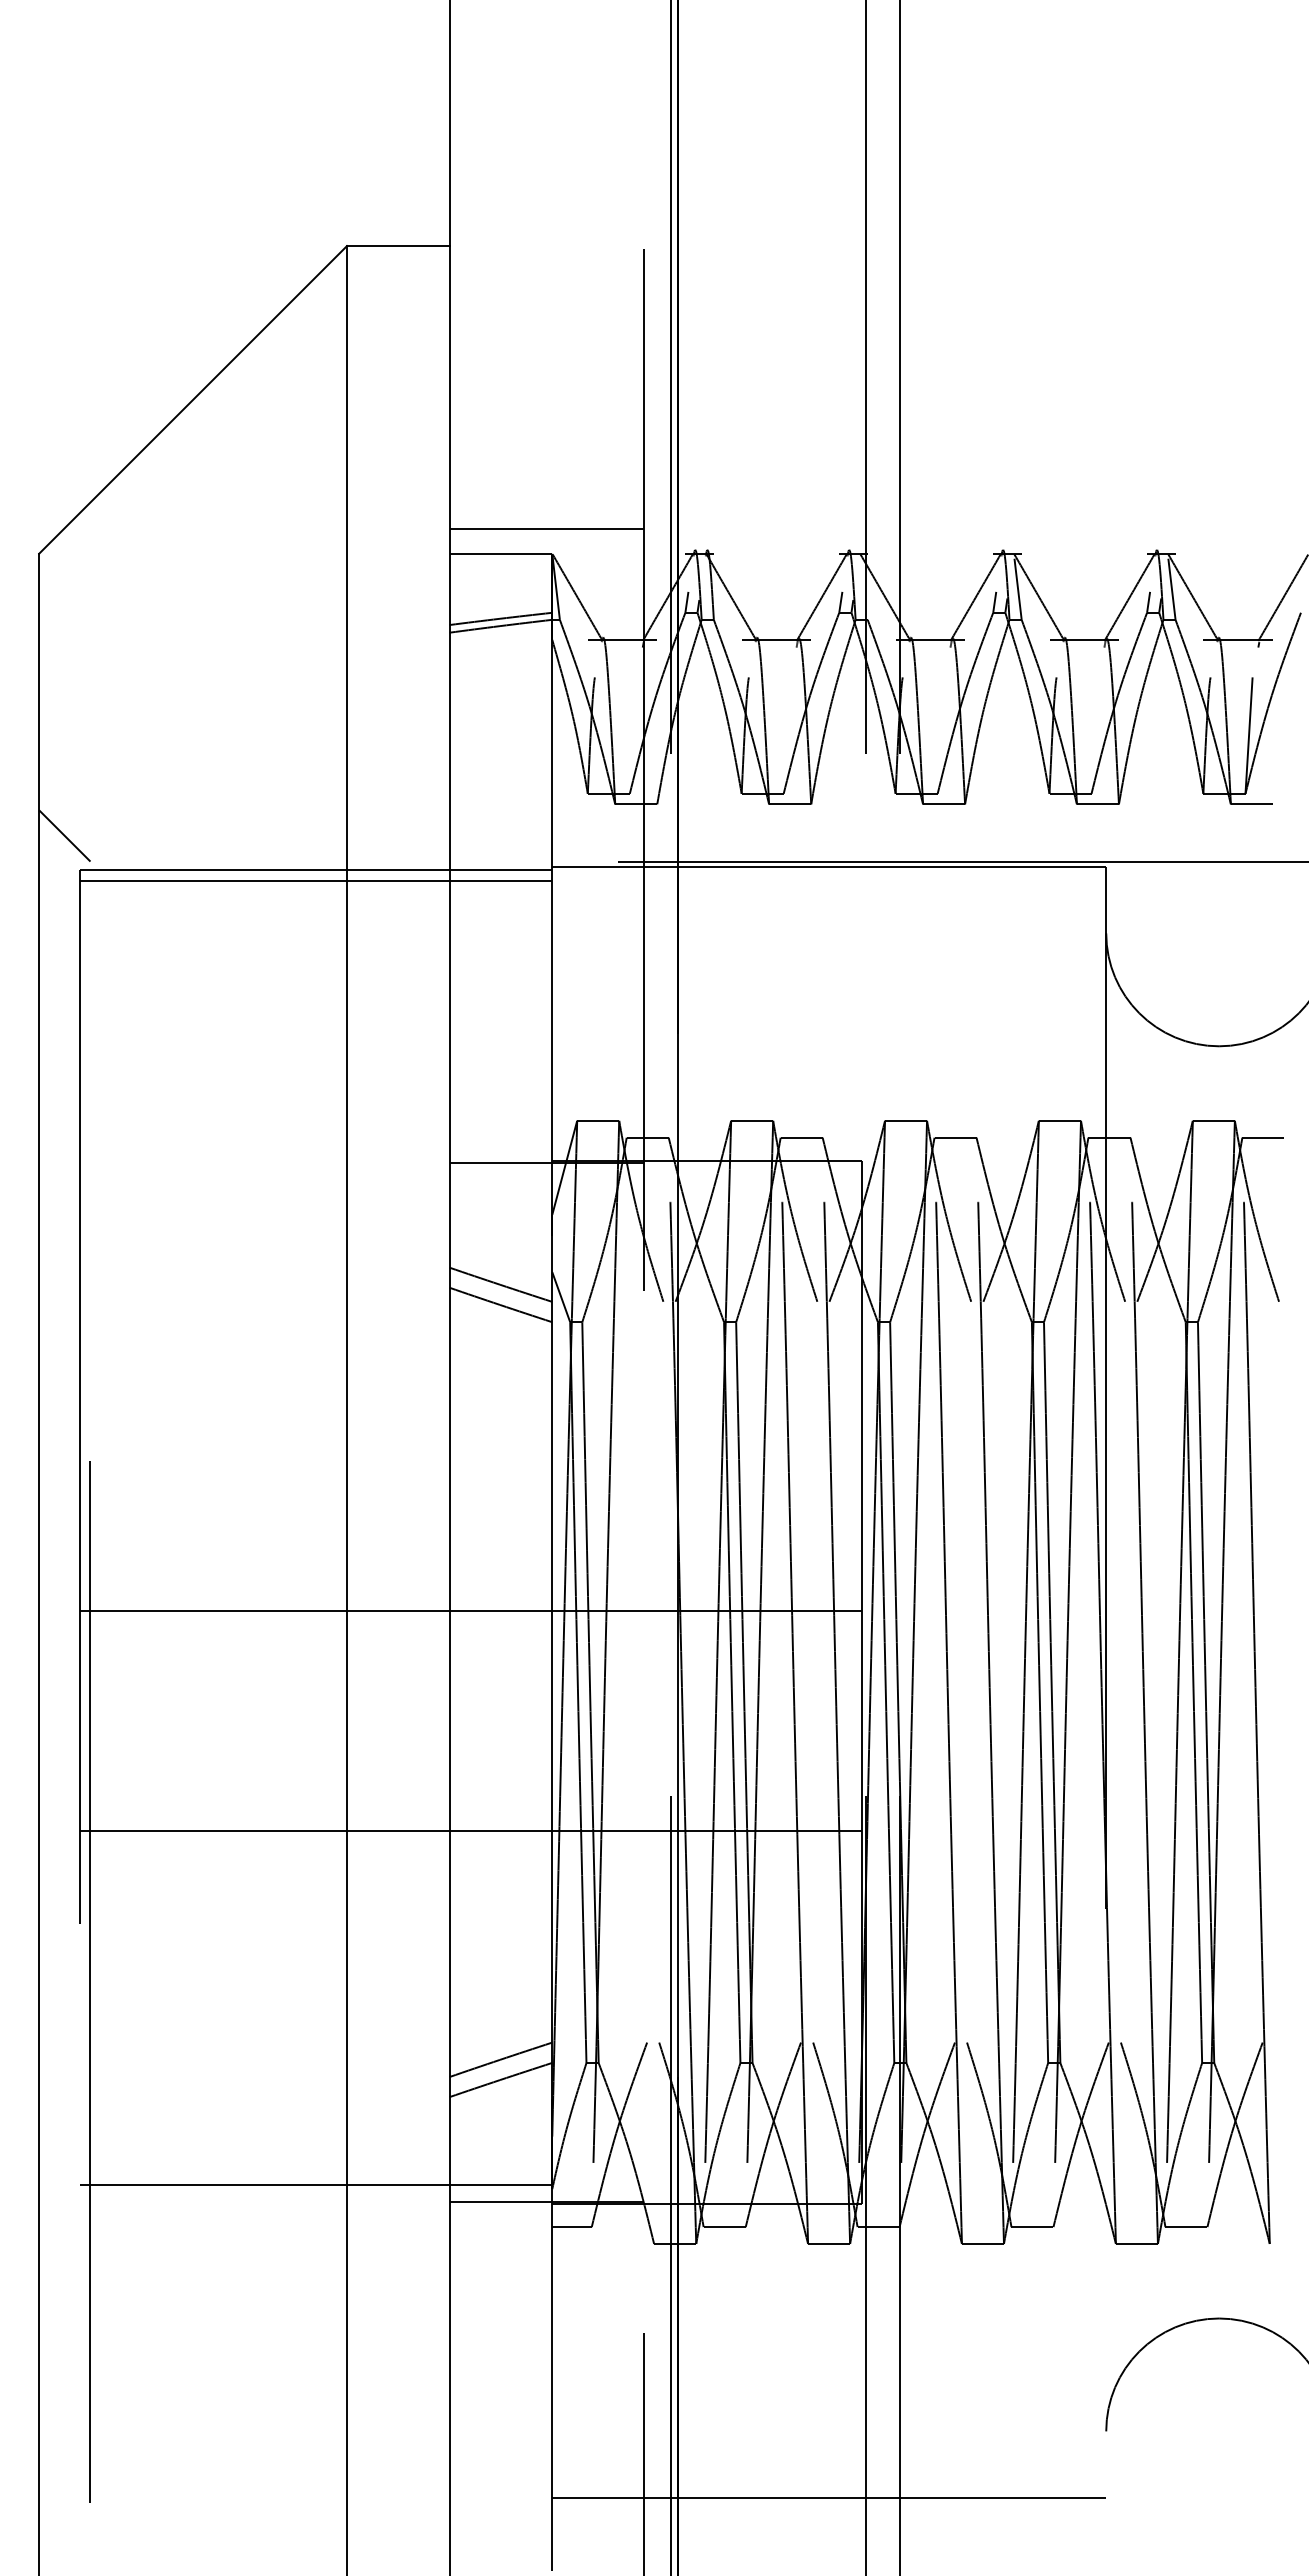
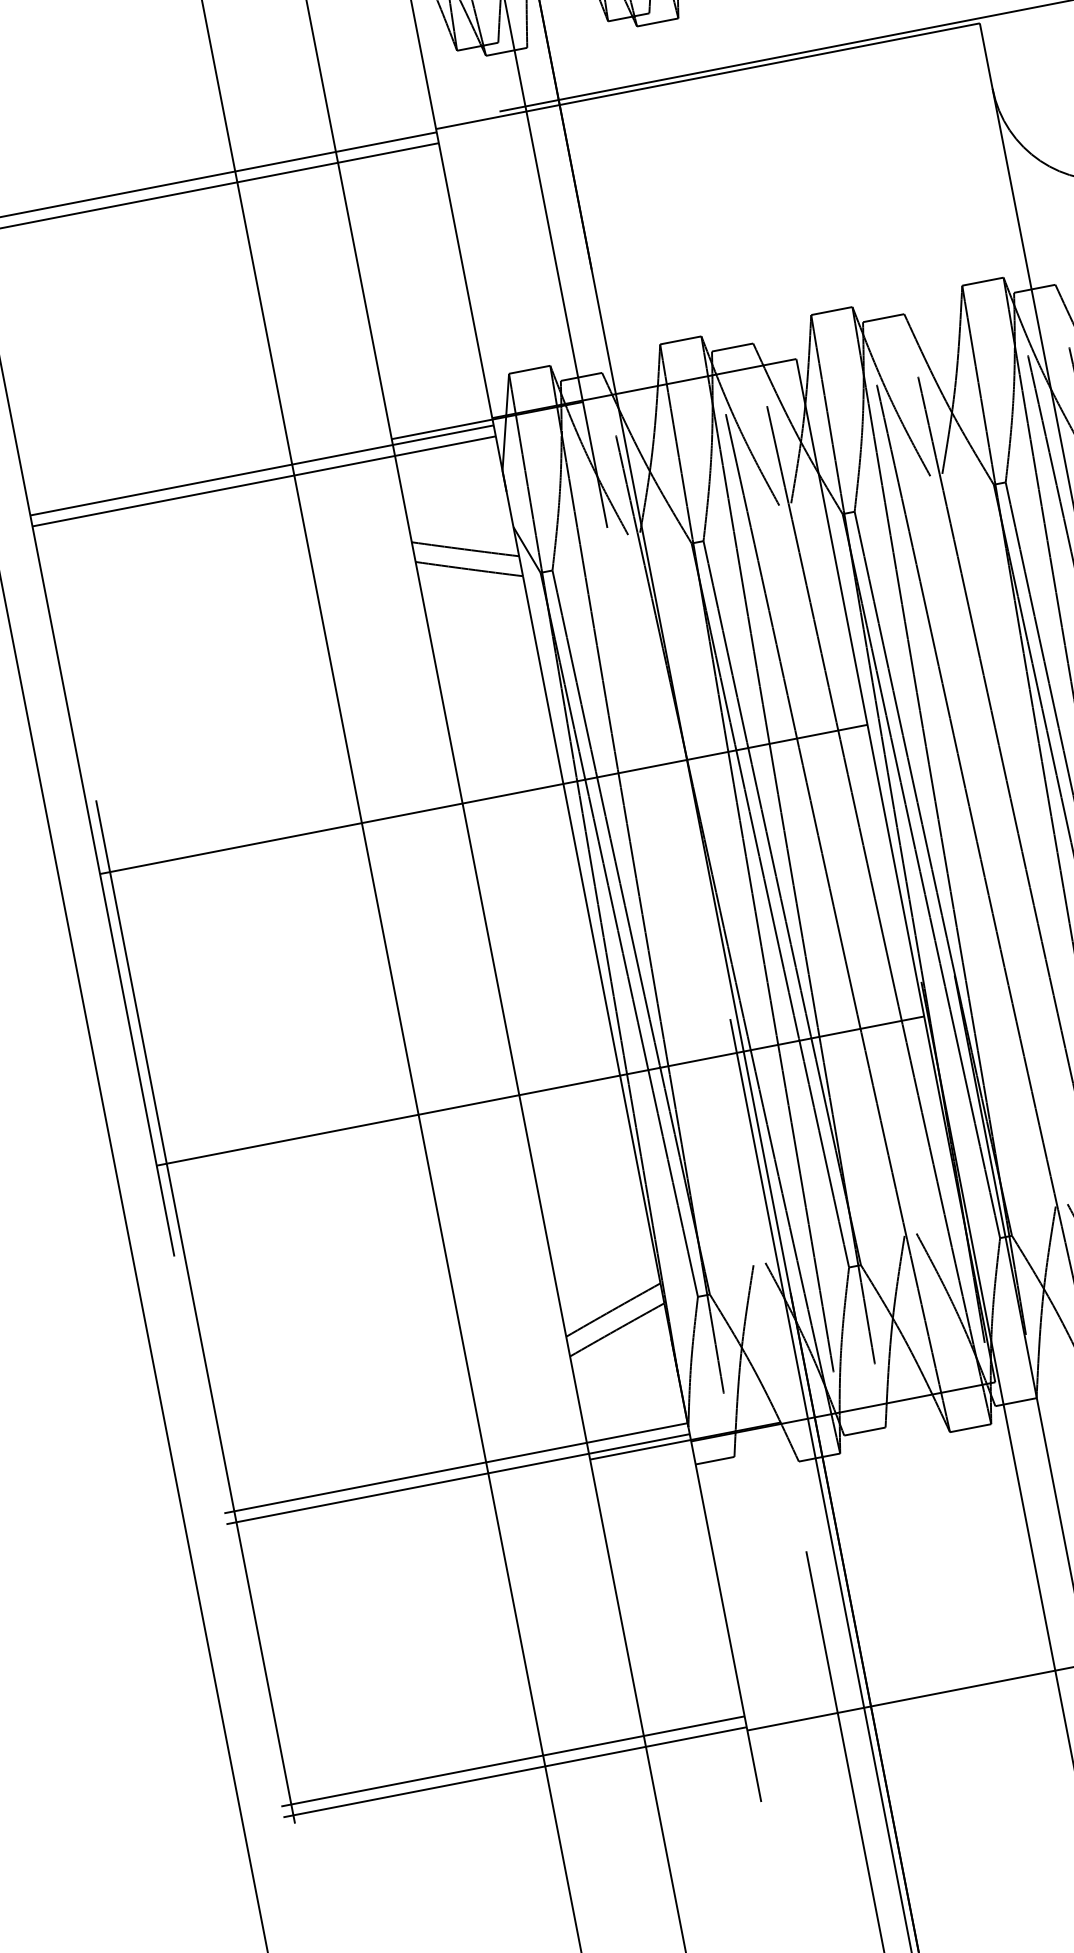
line: (316, 1168) -> (262, 470), added
line: (316, 1179) -> (264, 481), added
line: (471, 1610) -> (484, 799), moved
line: (316, 2196) -> (458, 1479), added
line: (316, 2483) -> (513, 1761), added
line: (316, 2494) -> (515, 1771), added

